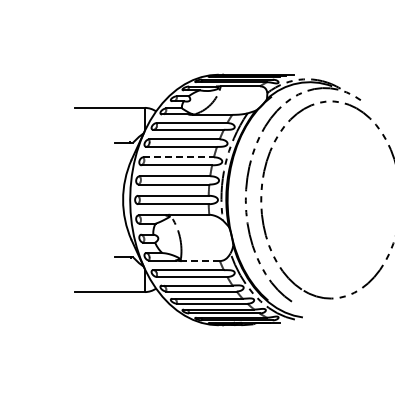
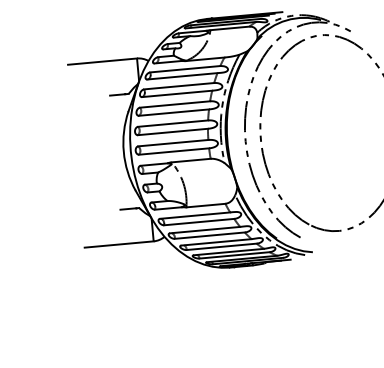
line: (179, 157) -> (175, 104), dashed -> solid
line: (200, 261) -> (206, 205), dashed -> solid

